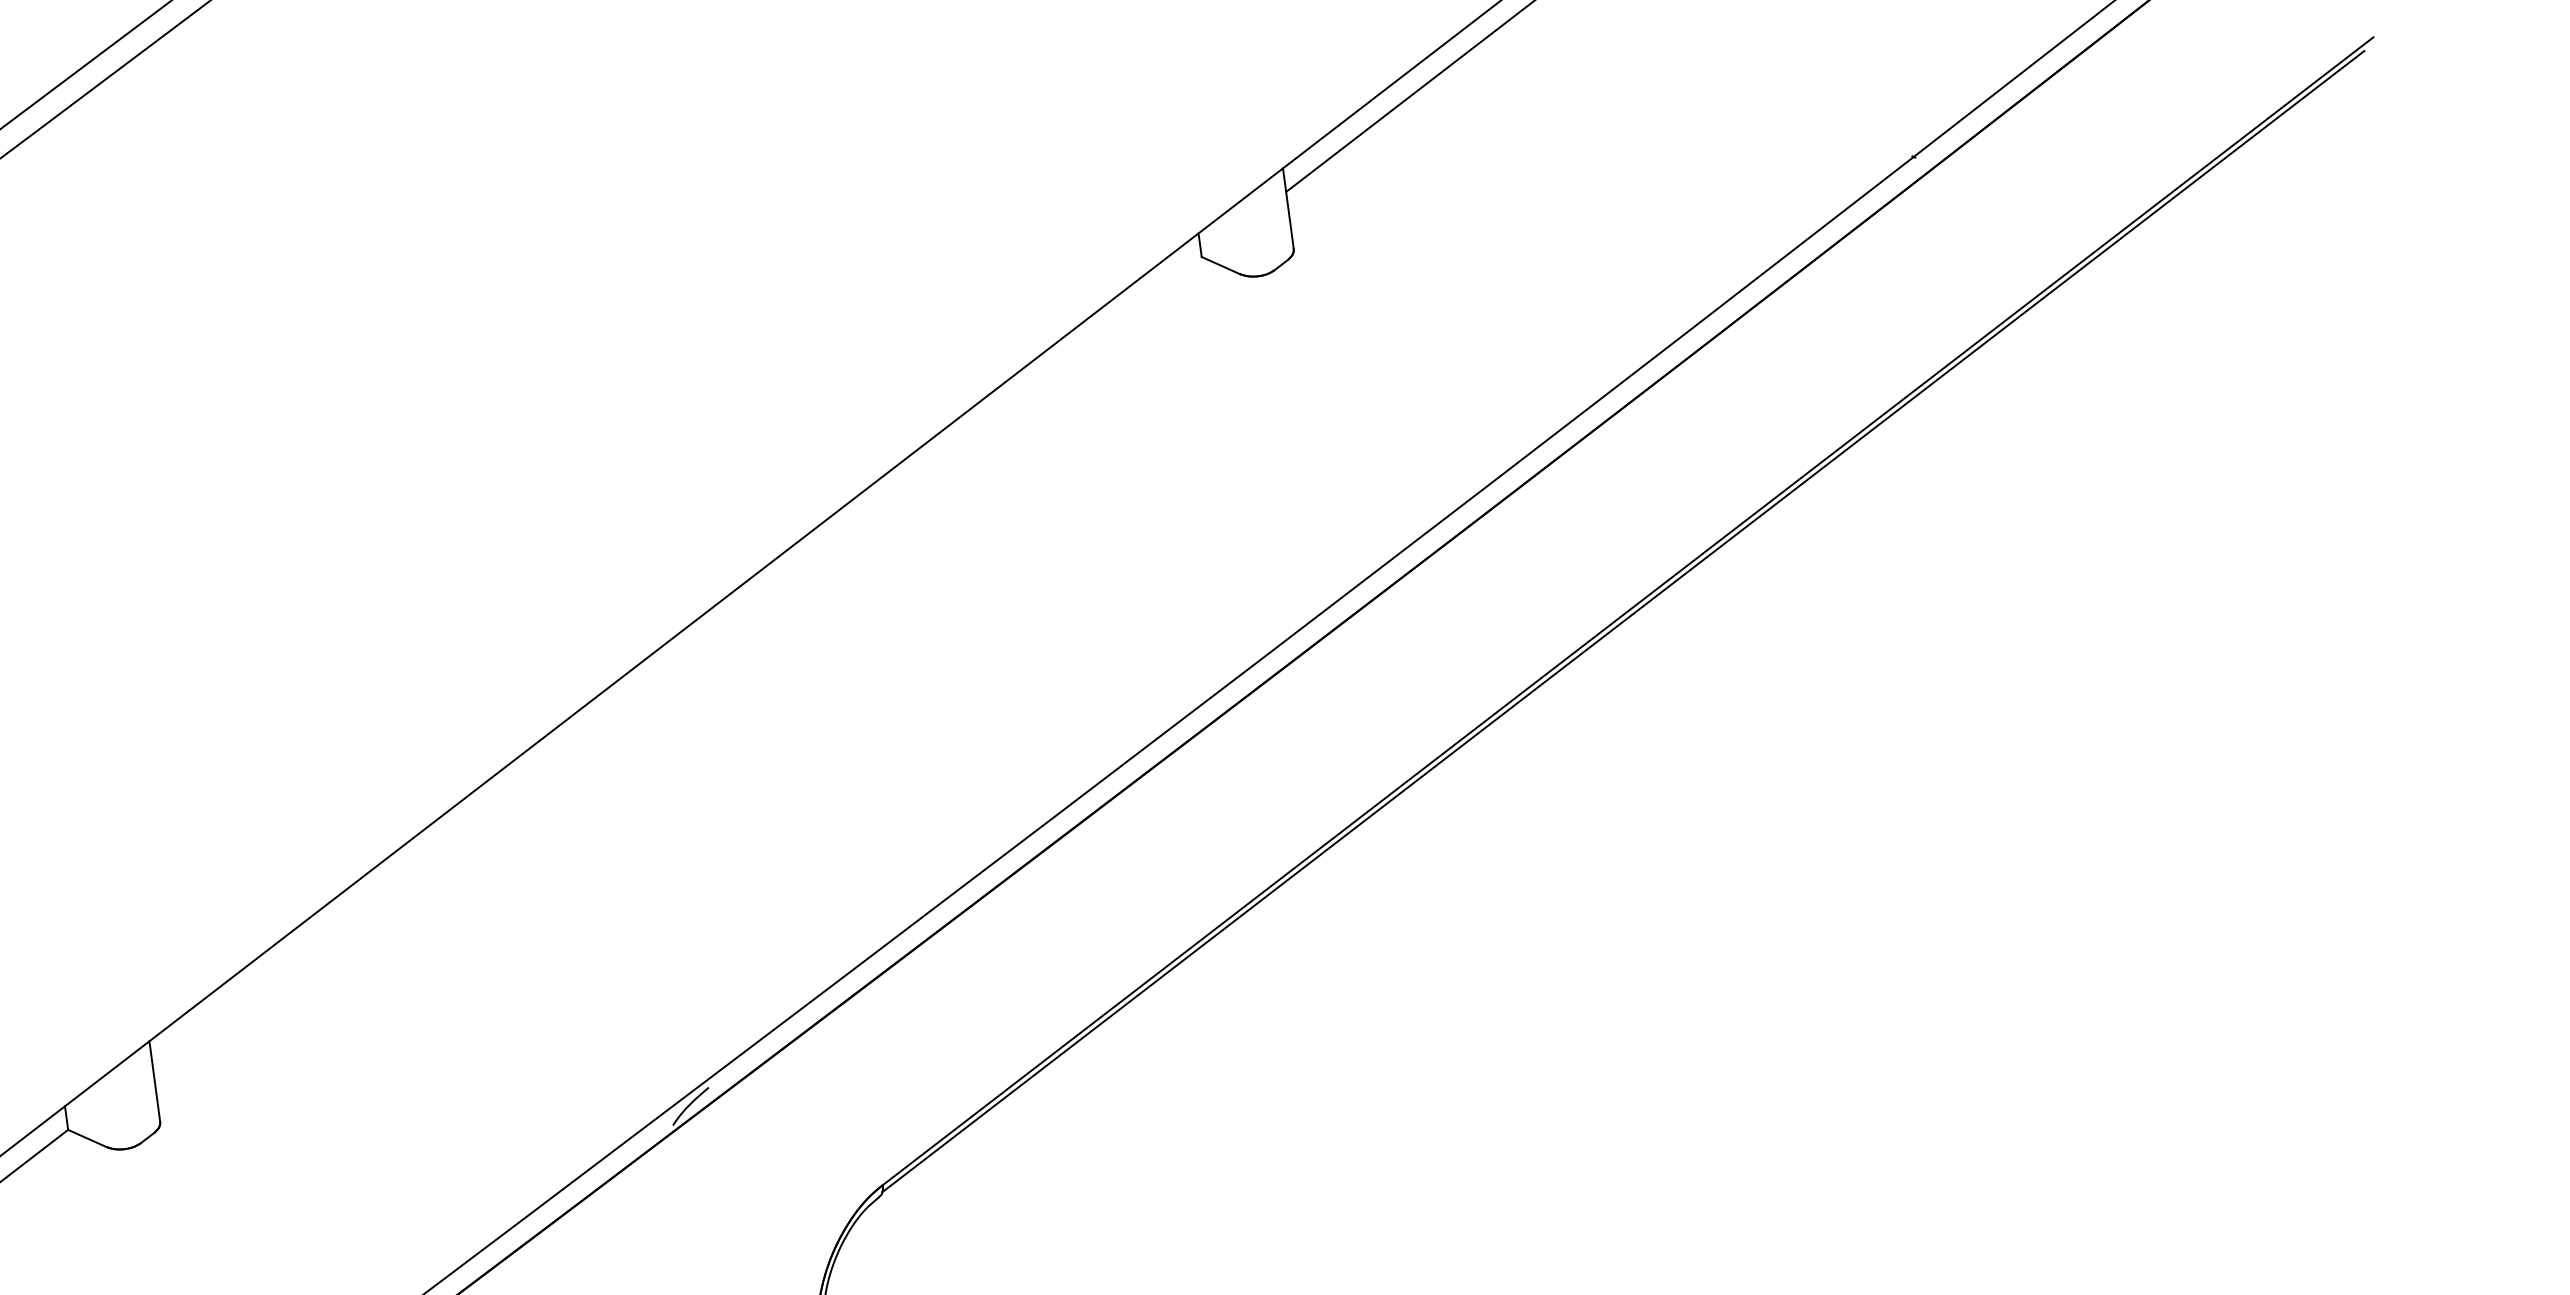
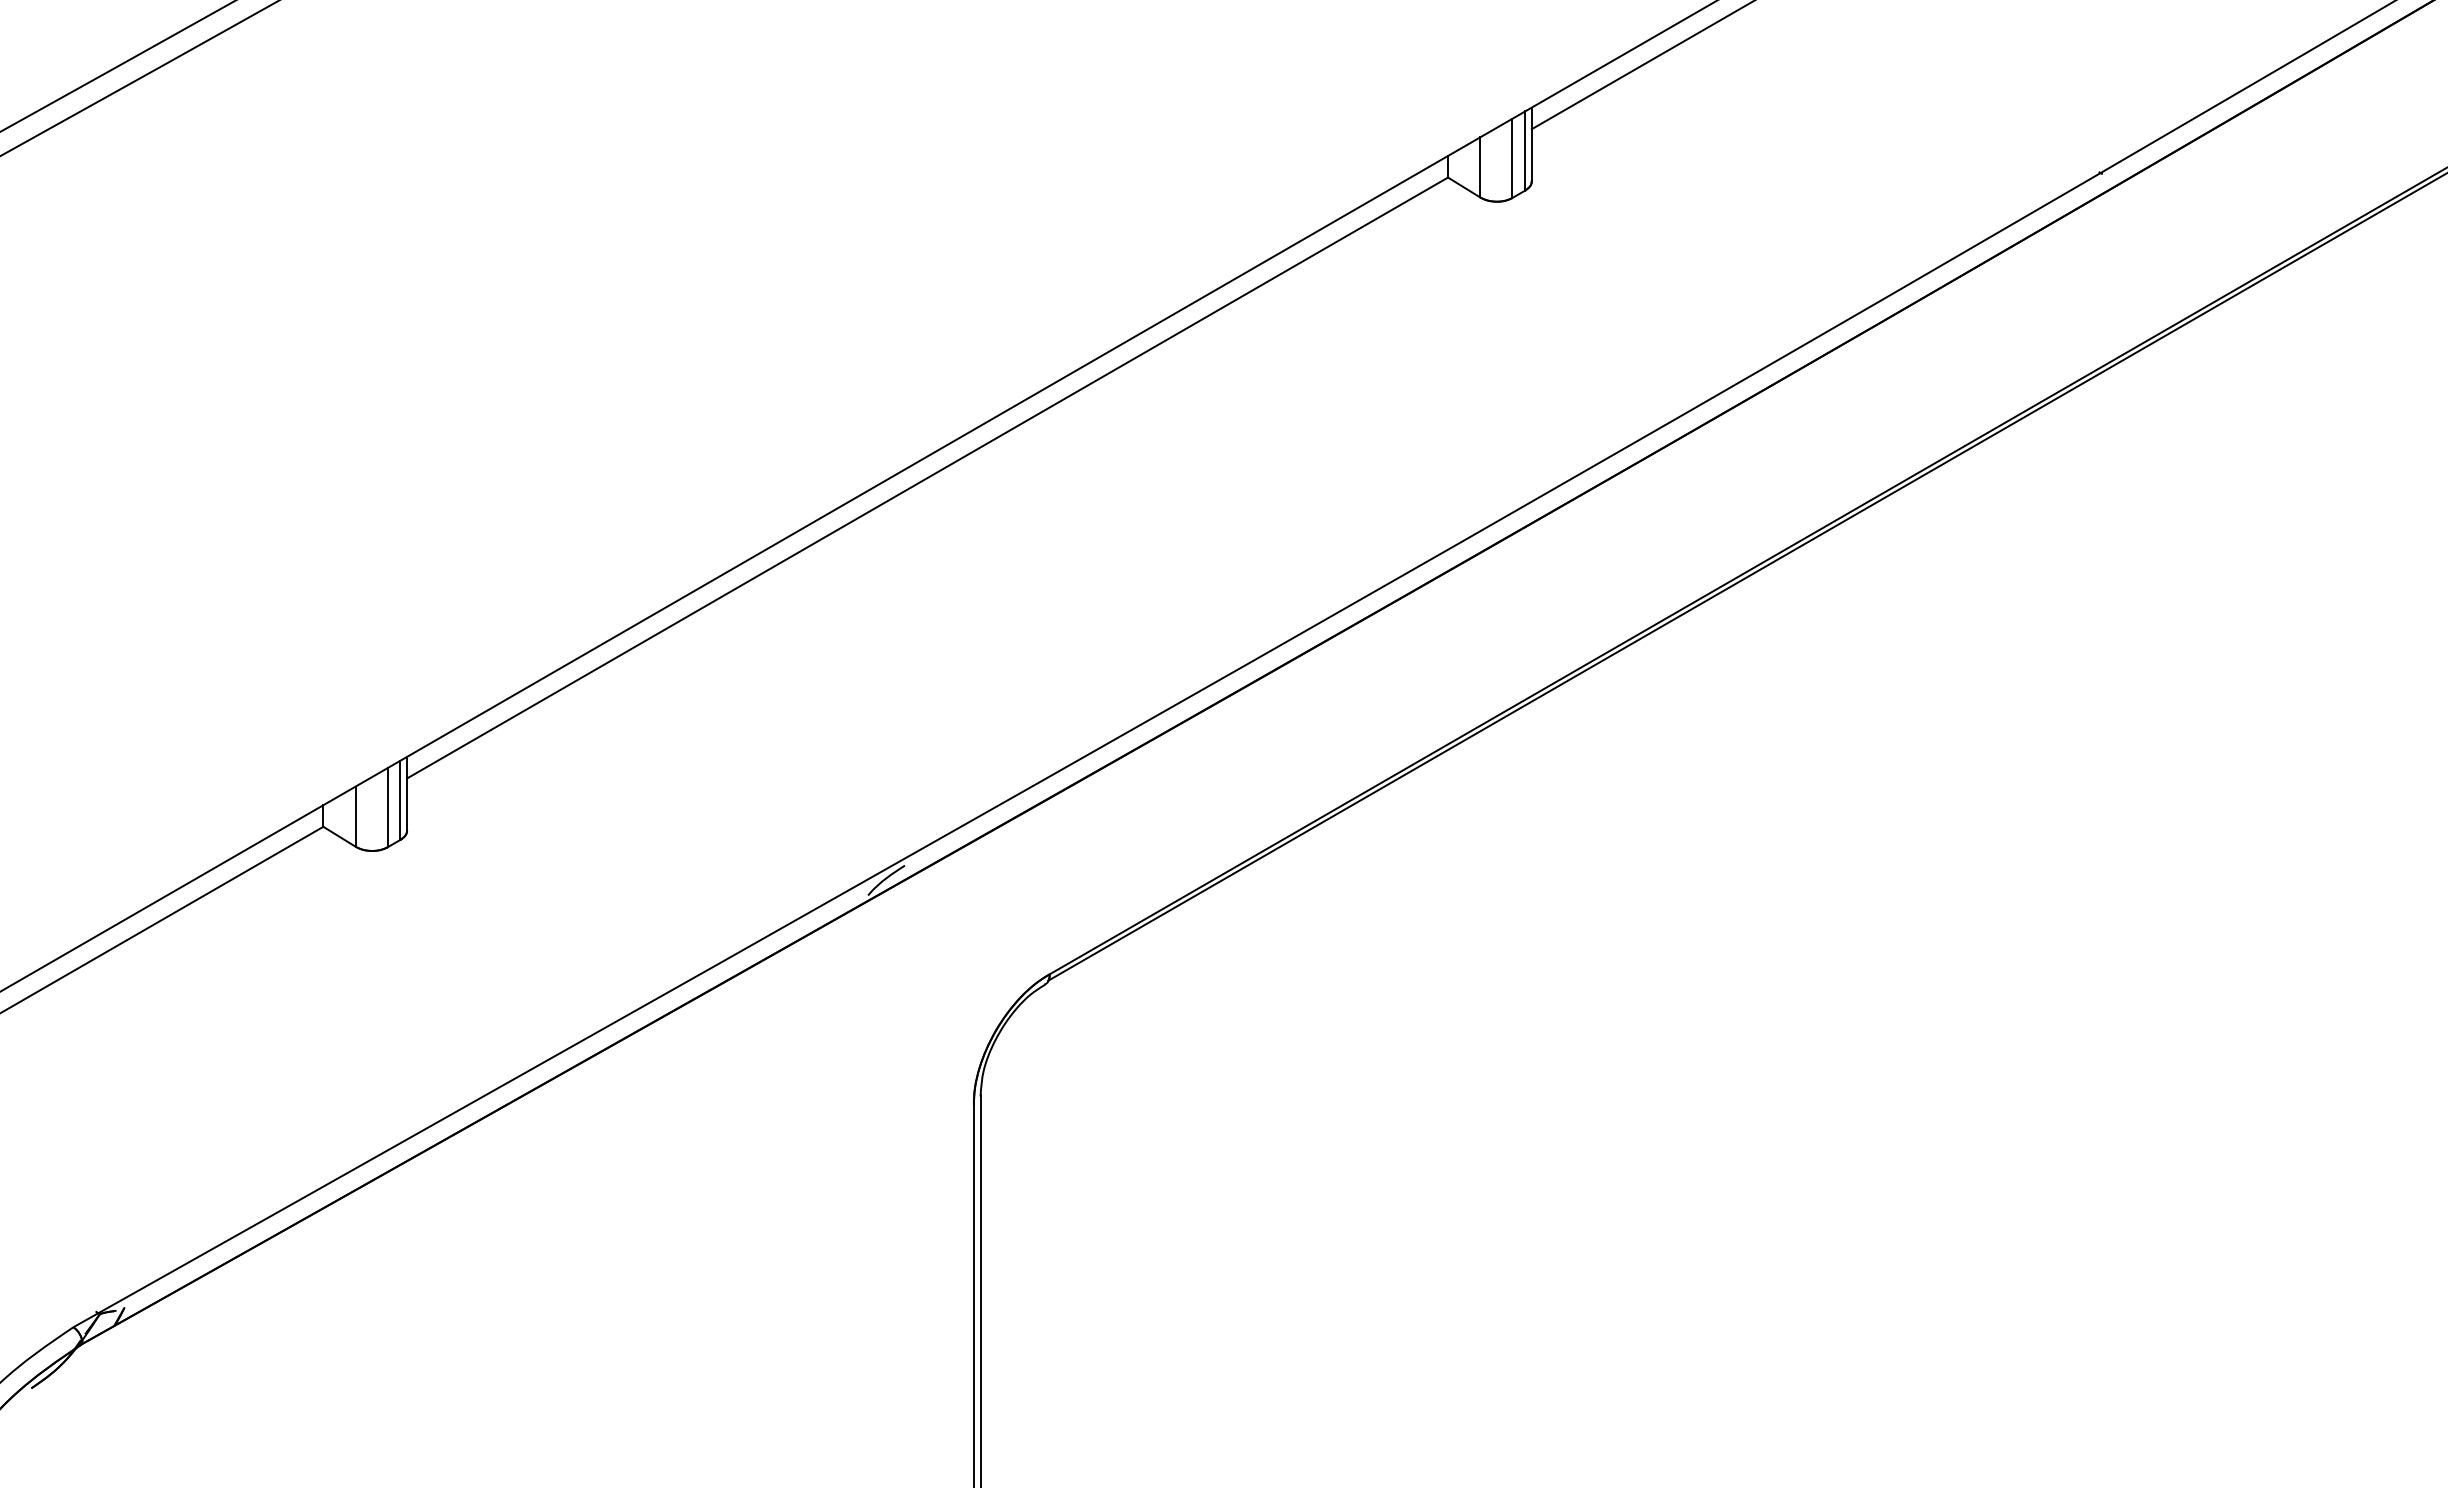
line: (1282, 216) -> (1525, 150), added
line: (1269, 226) -> (1512, 158), added
line: (1235, 241) -> (1480, 167), added
line: (676, 660) -> (927, 477), added
line: (148, 1088) -> (400, 799), added
line: (135, 1099) -> (387, 807), added
line: (101, 1113) -> (355, 816), added

